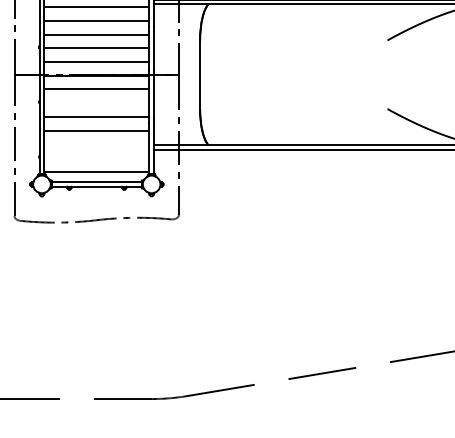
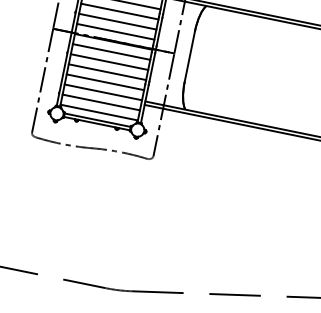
line: (96, 103) -> (109, 62), added
line: (96, 144) -> (103, 92), added
line: (96, 158) -> (101, 102), added

